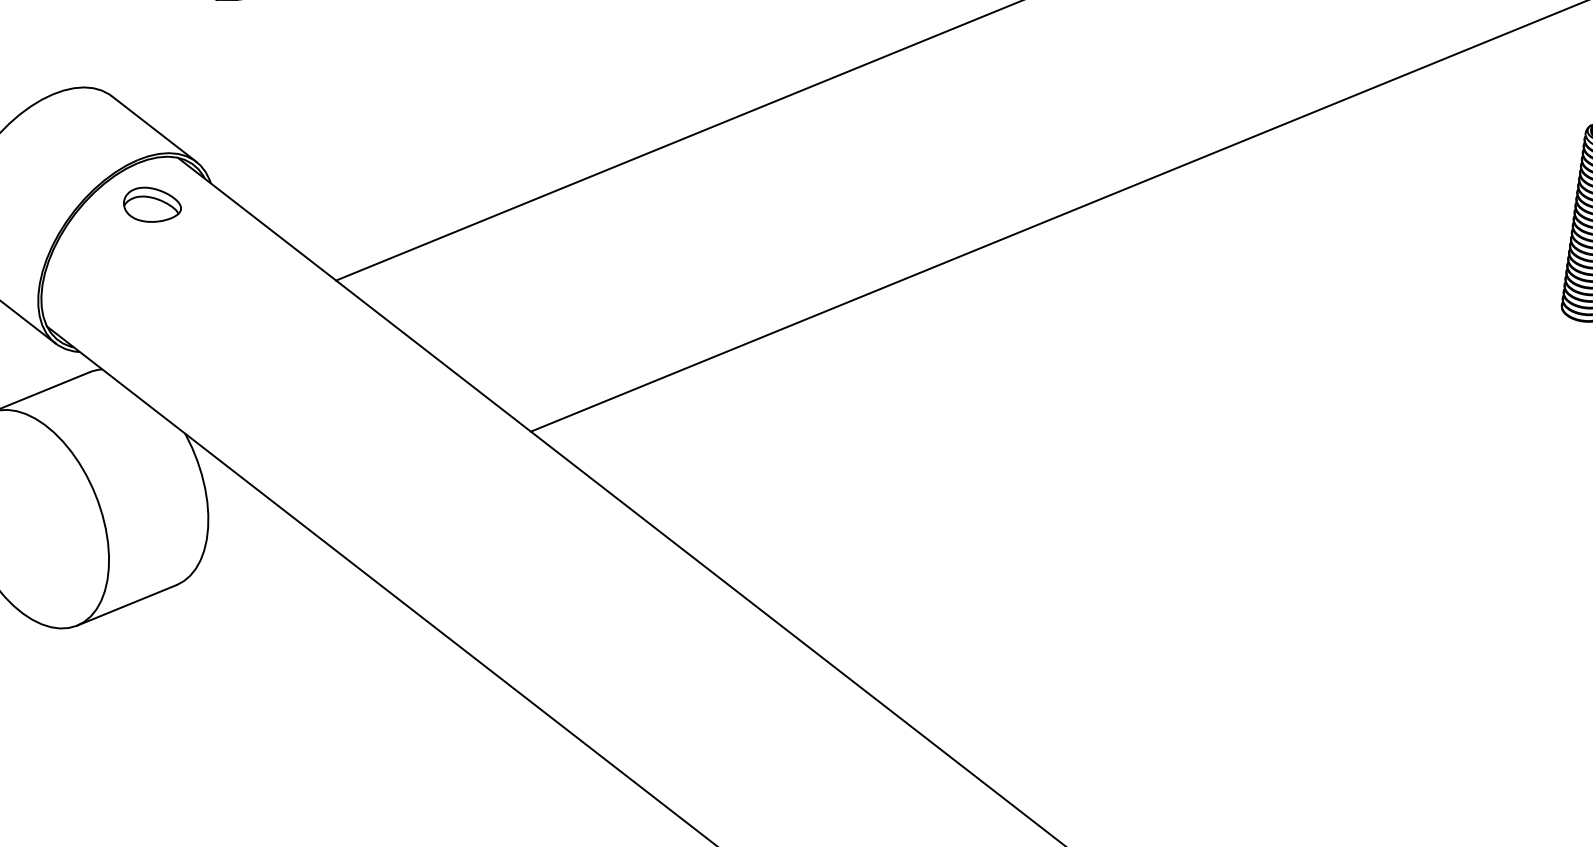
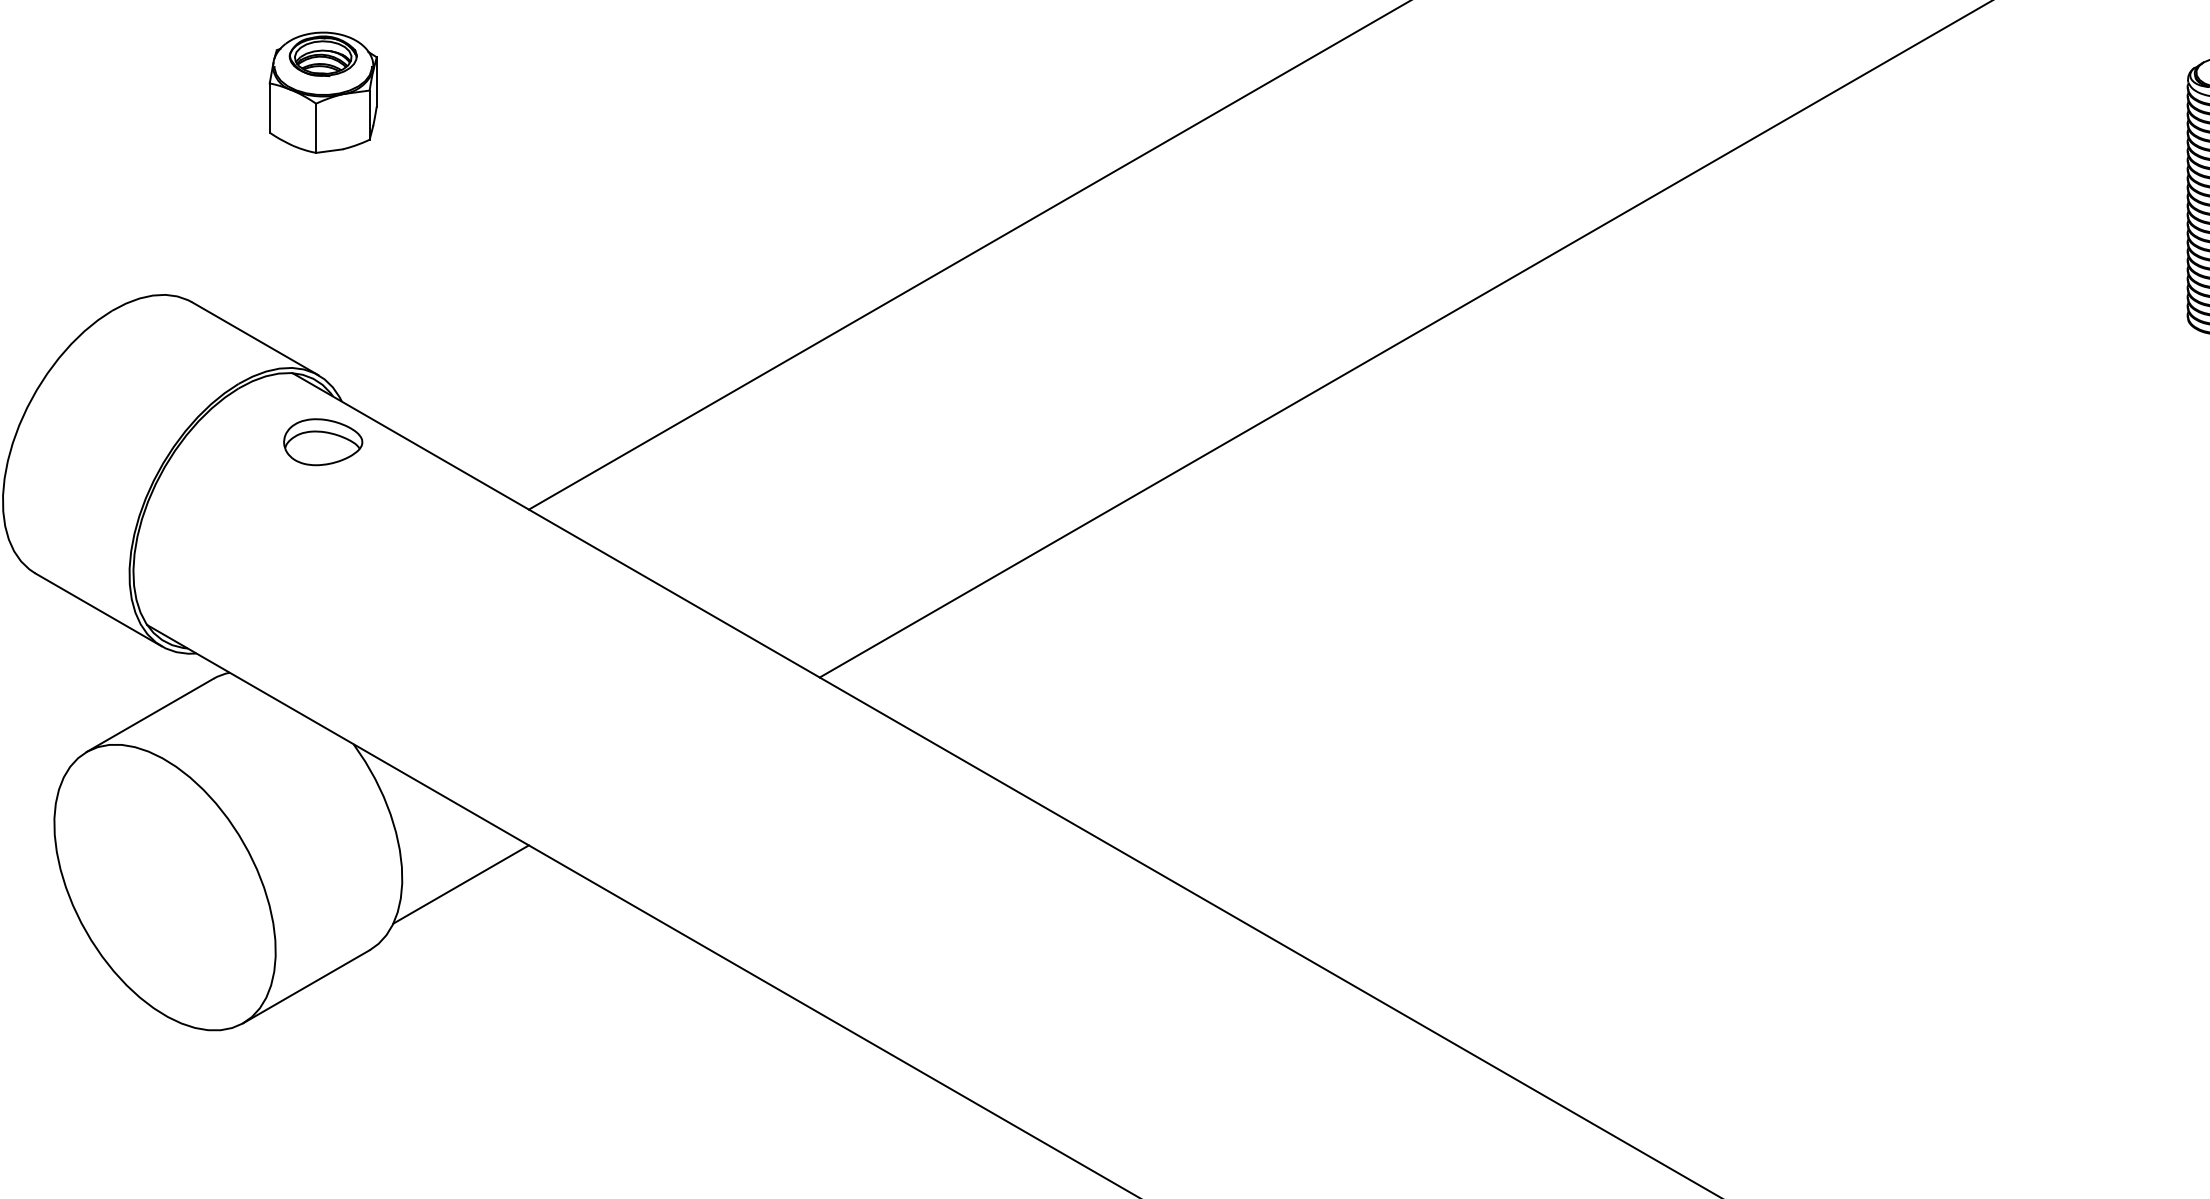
part: (152, 205) -> (323, 442), moved
line: (249, 546) -> (460, 884), added

